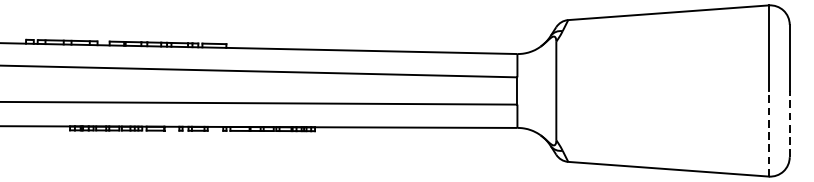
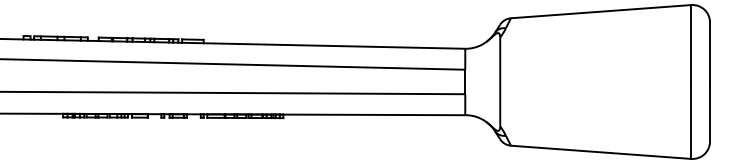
line: (790, 123) -> (710, 111), dashed -> solid
line: (769, 132) -> (691, 119), dashed -> solid

